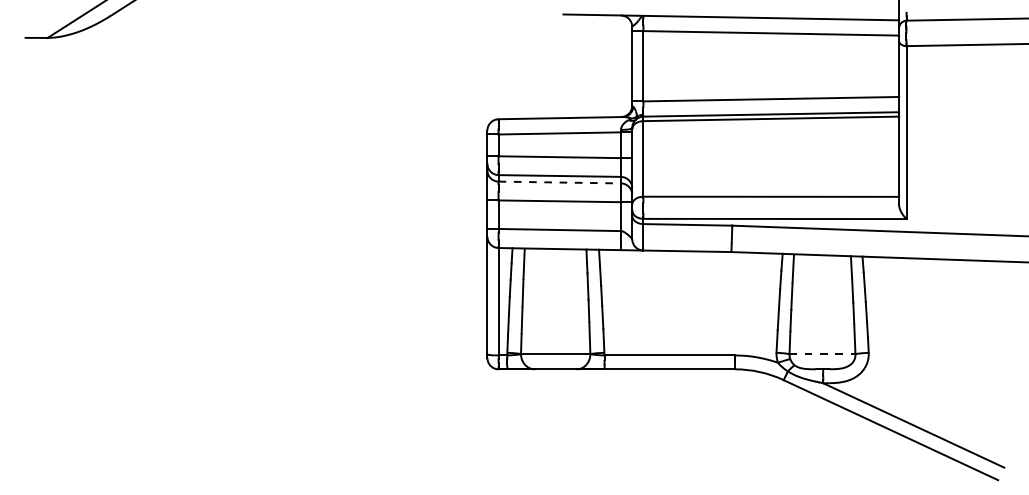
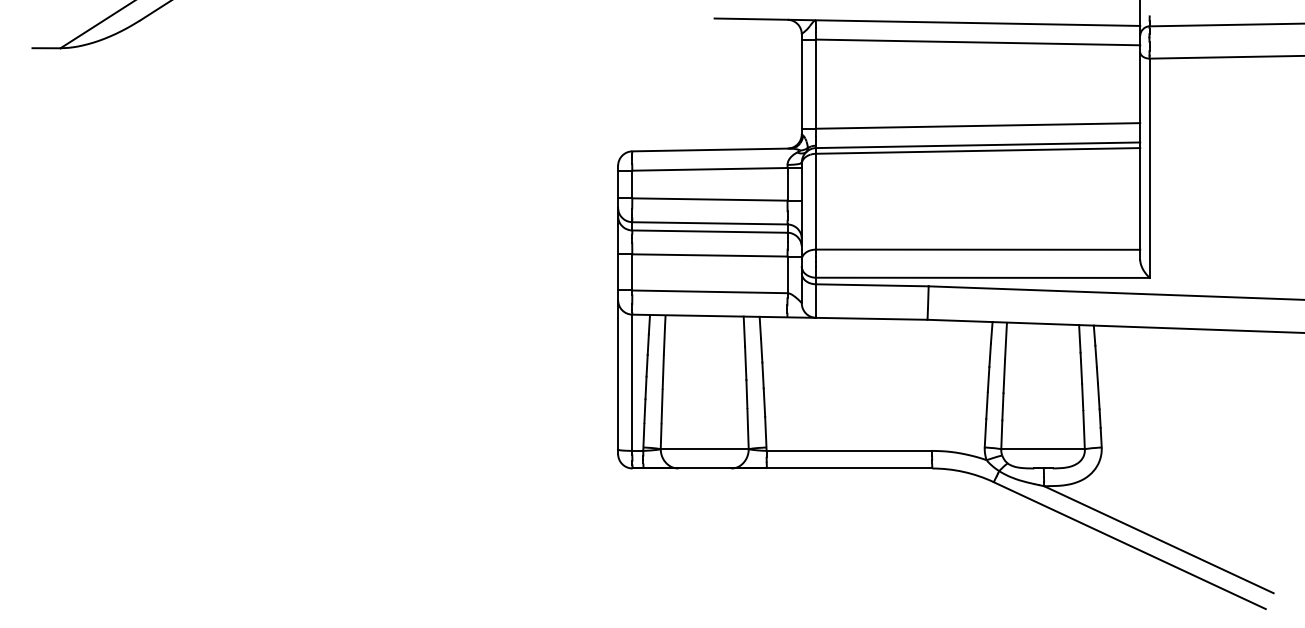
line: (559, 182) -> (709, 231), dashed -> solid
line: (822, 354) -> (1043, 449), dashed -> solid

